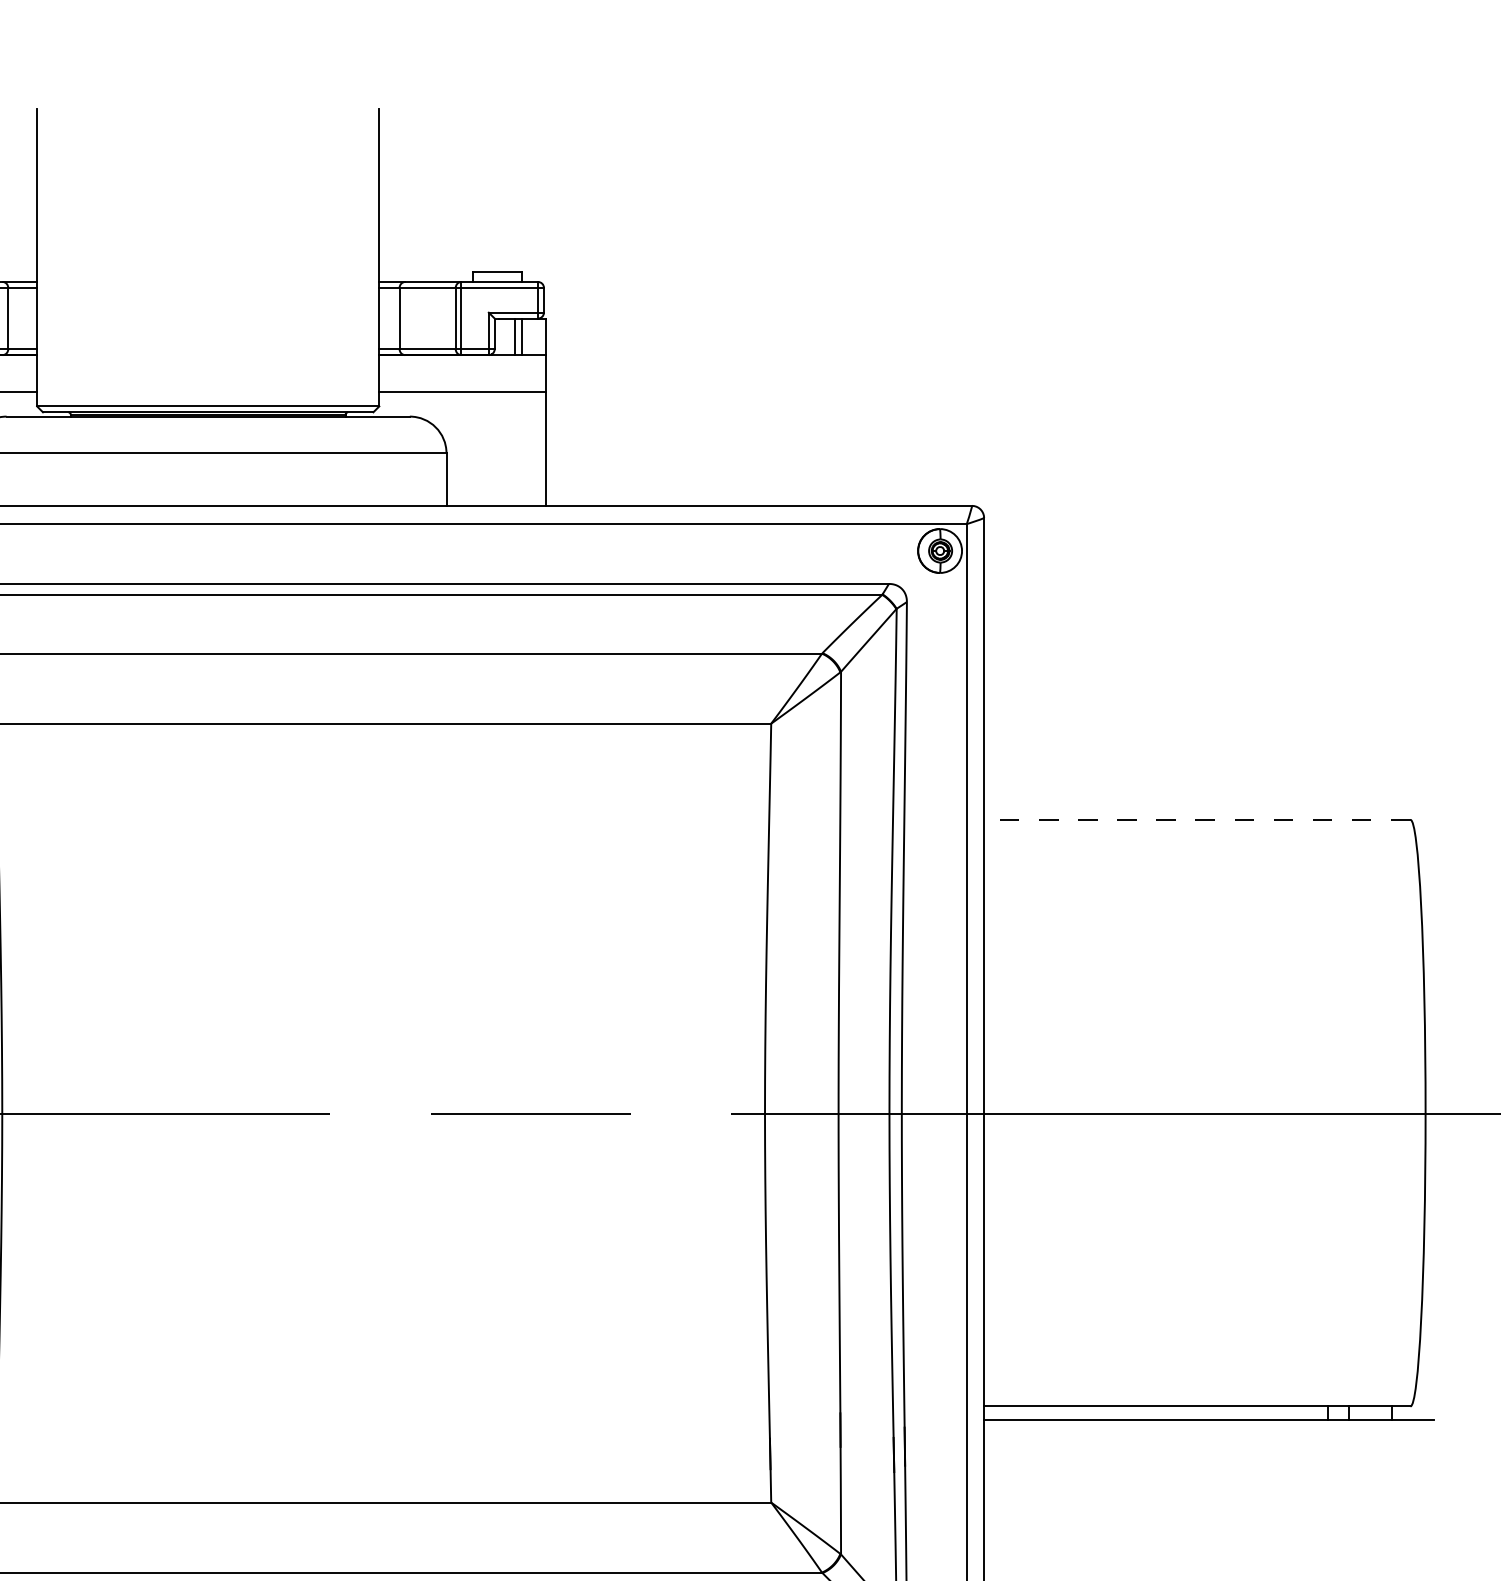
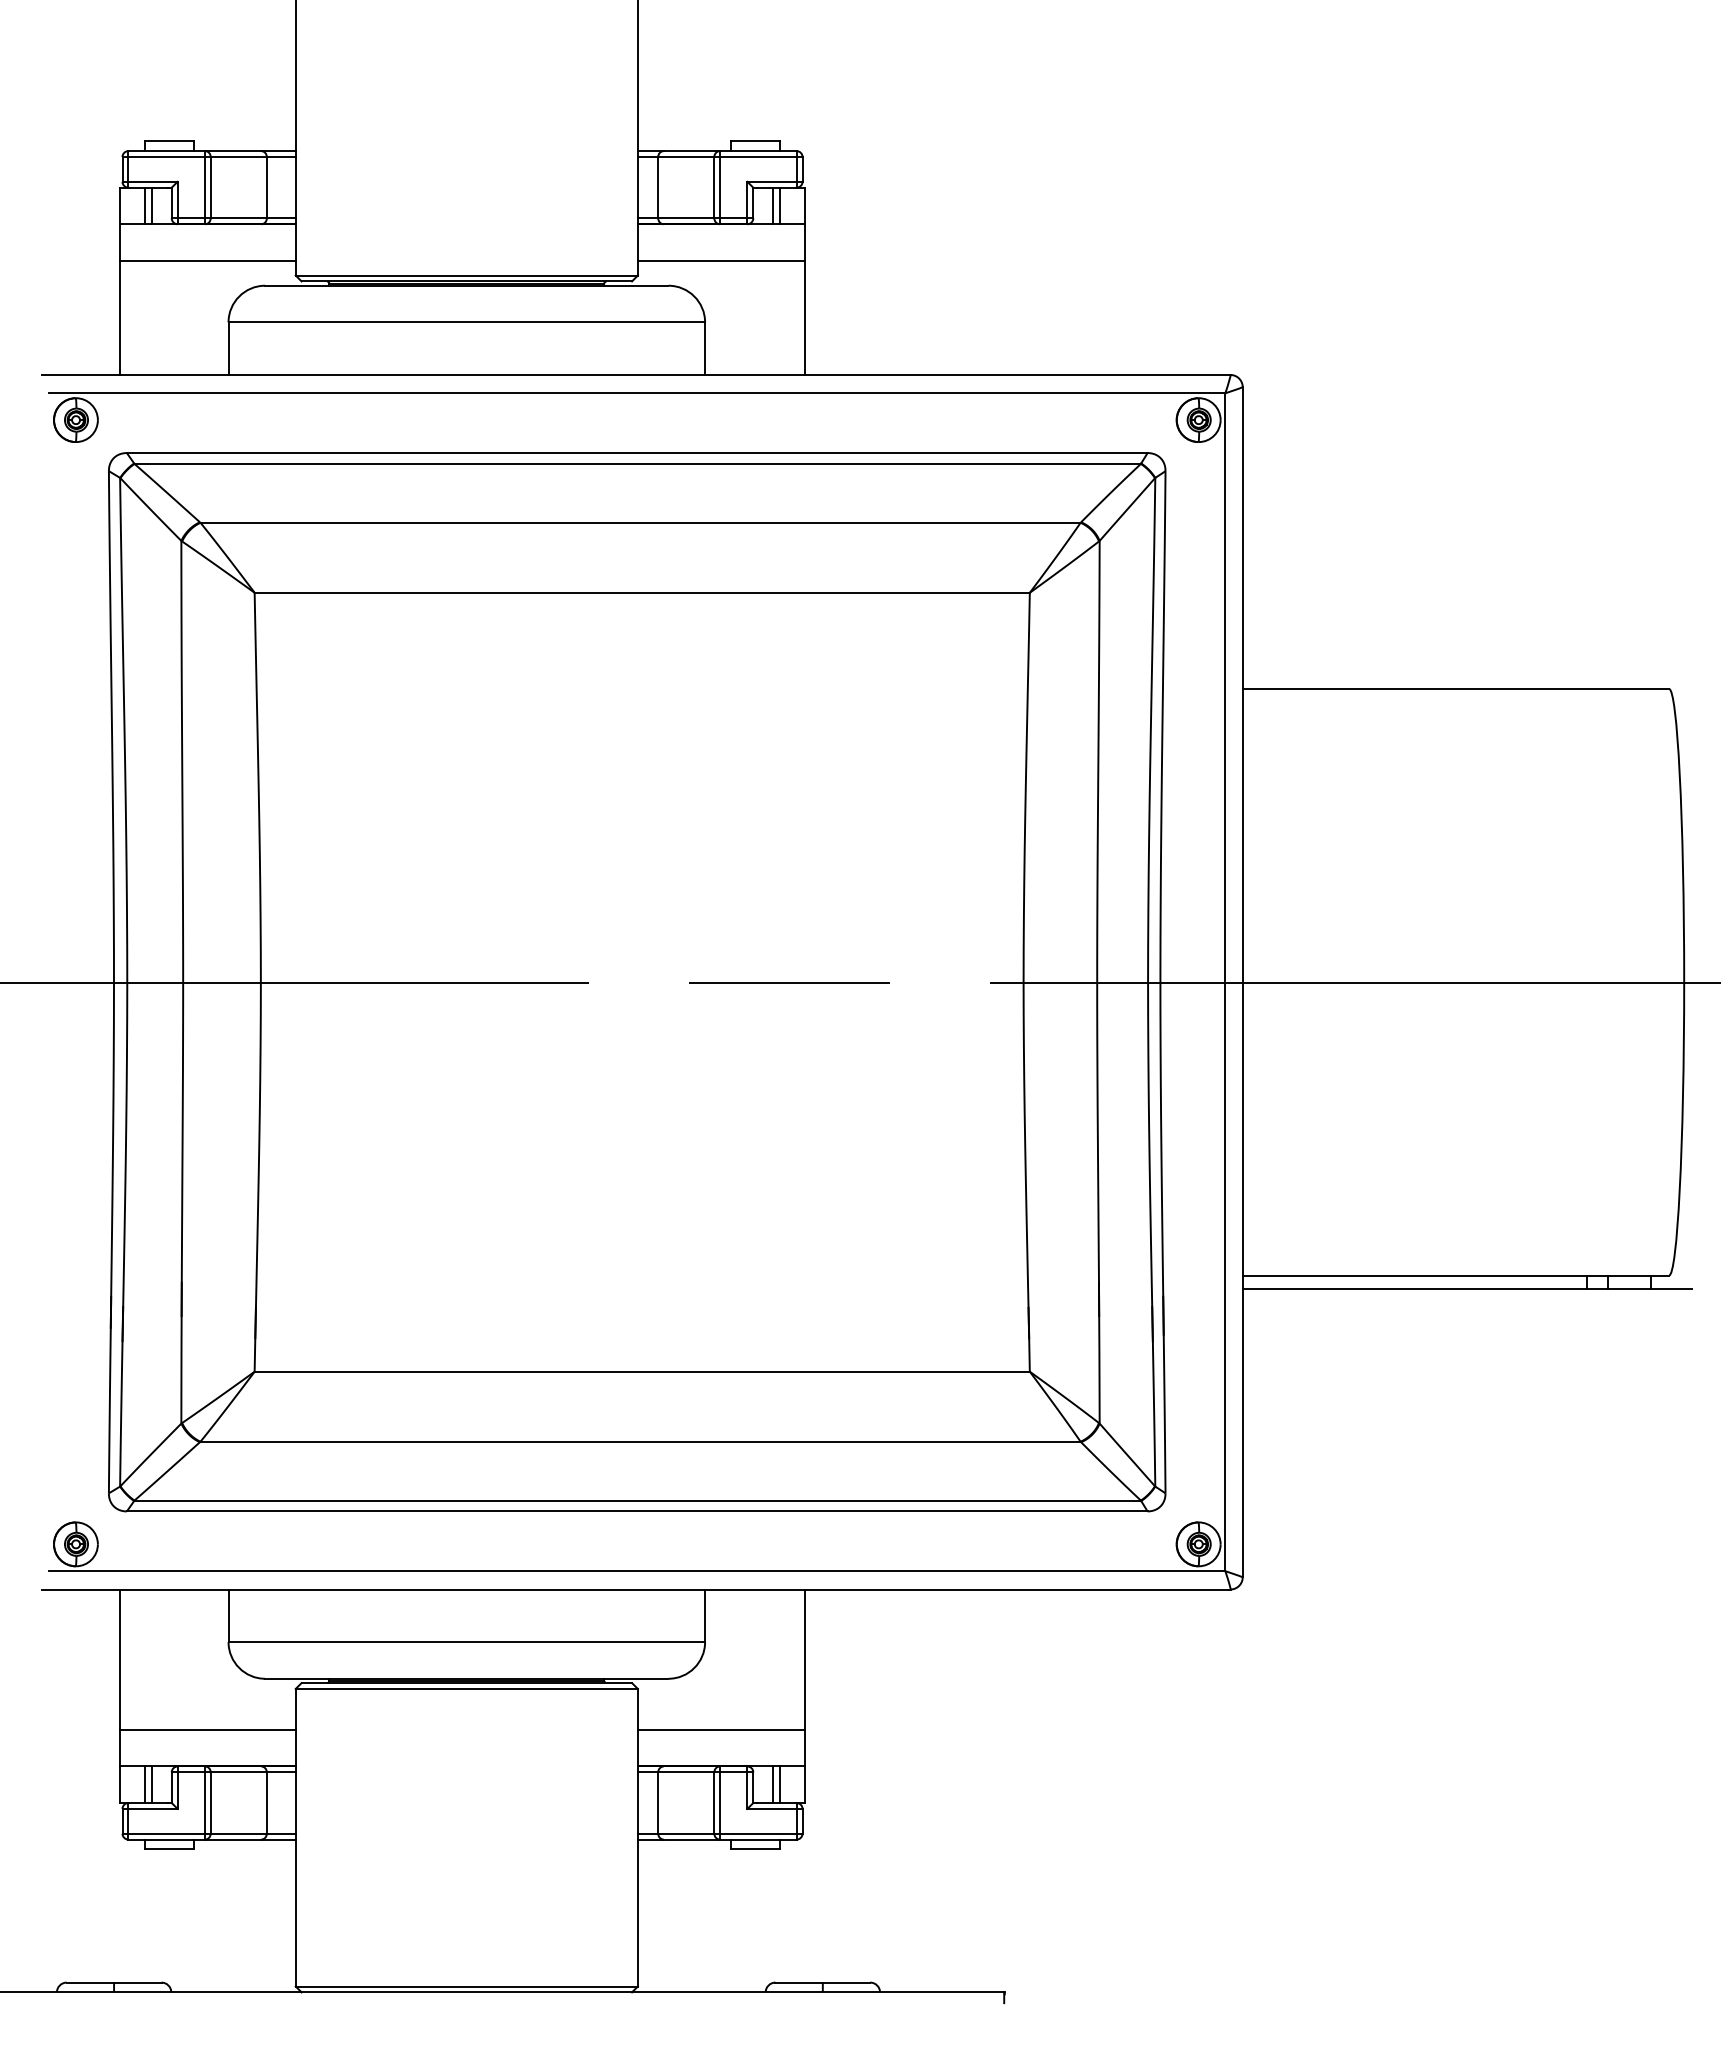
line: (1196, 819) -> (1455, 688), dashed -> solid

